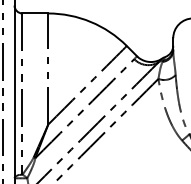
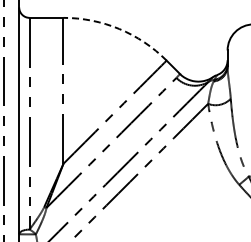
arc: (90, 21) -> (119, 28), solid -> dashed

